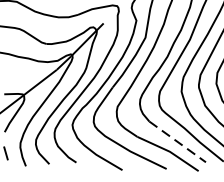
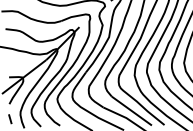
line: (177, 142) -> (131, 111), dashed -> solid

